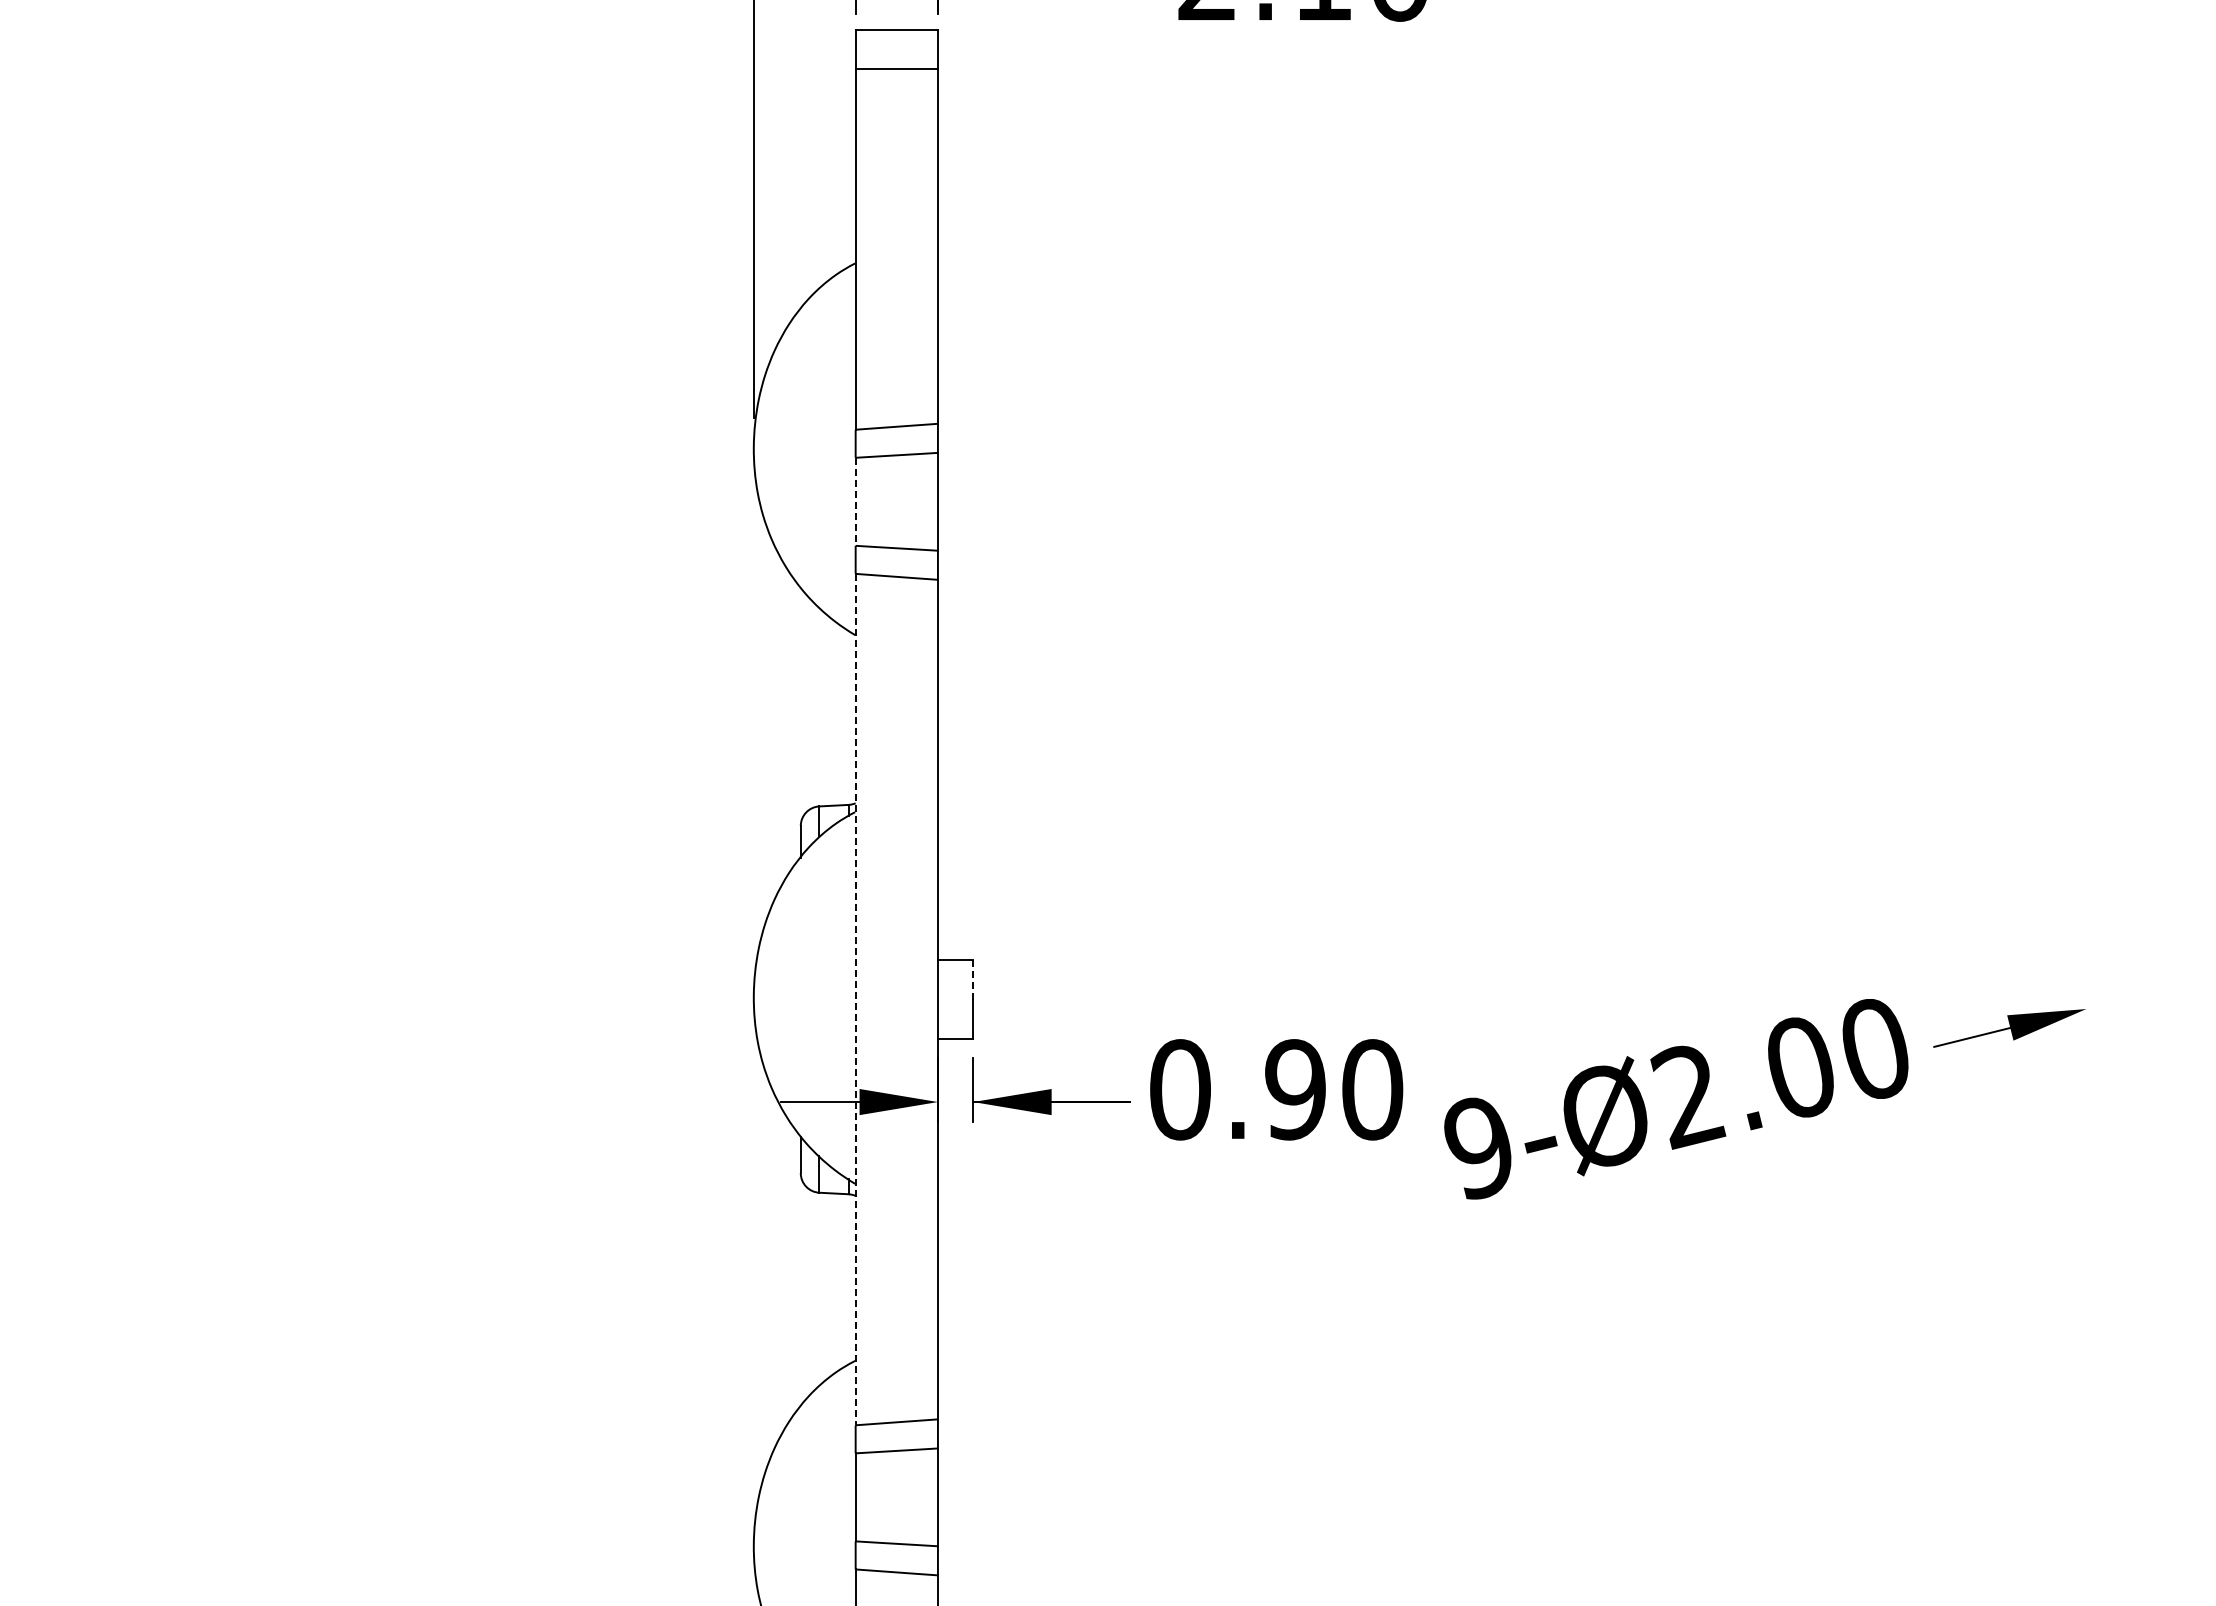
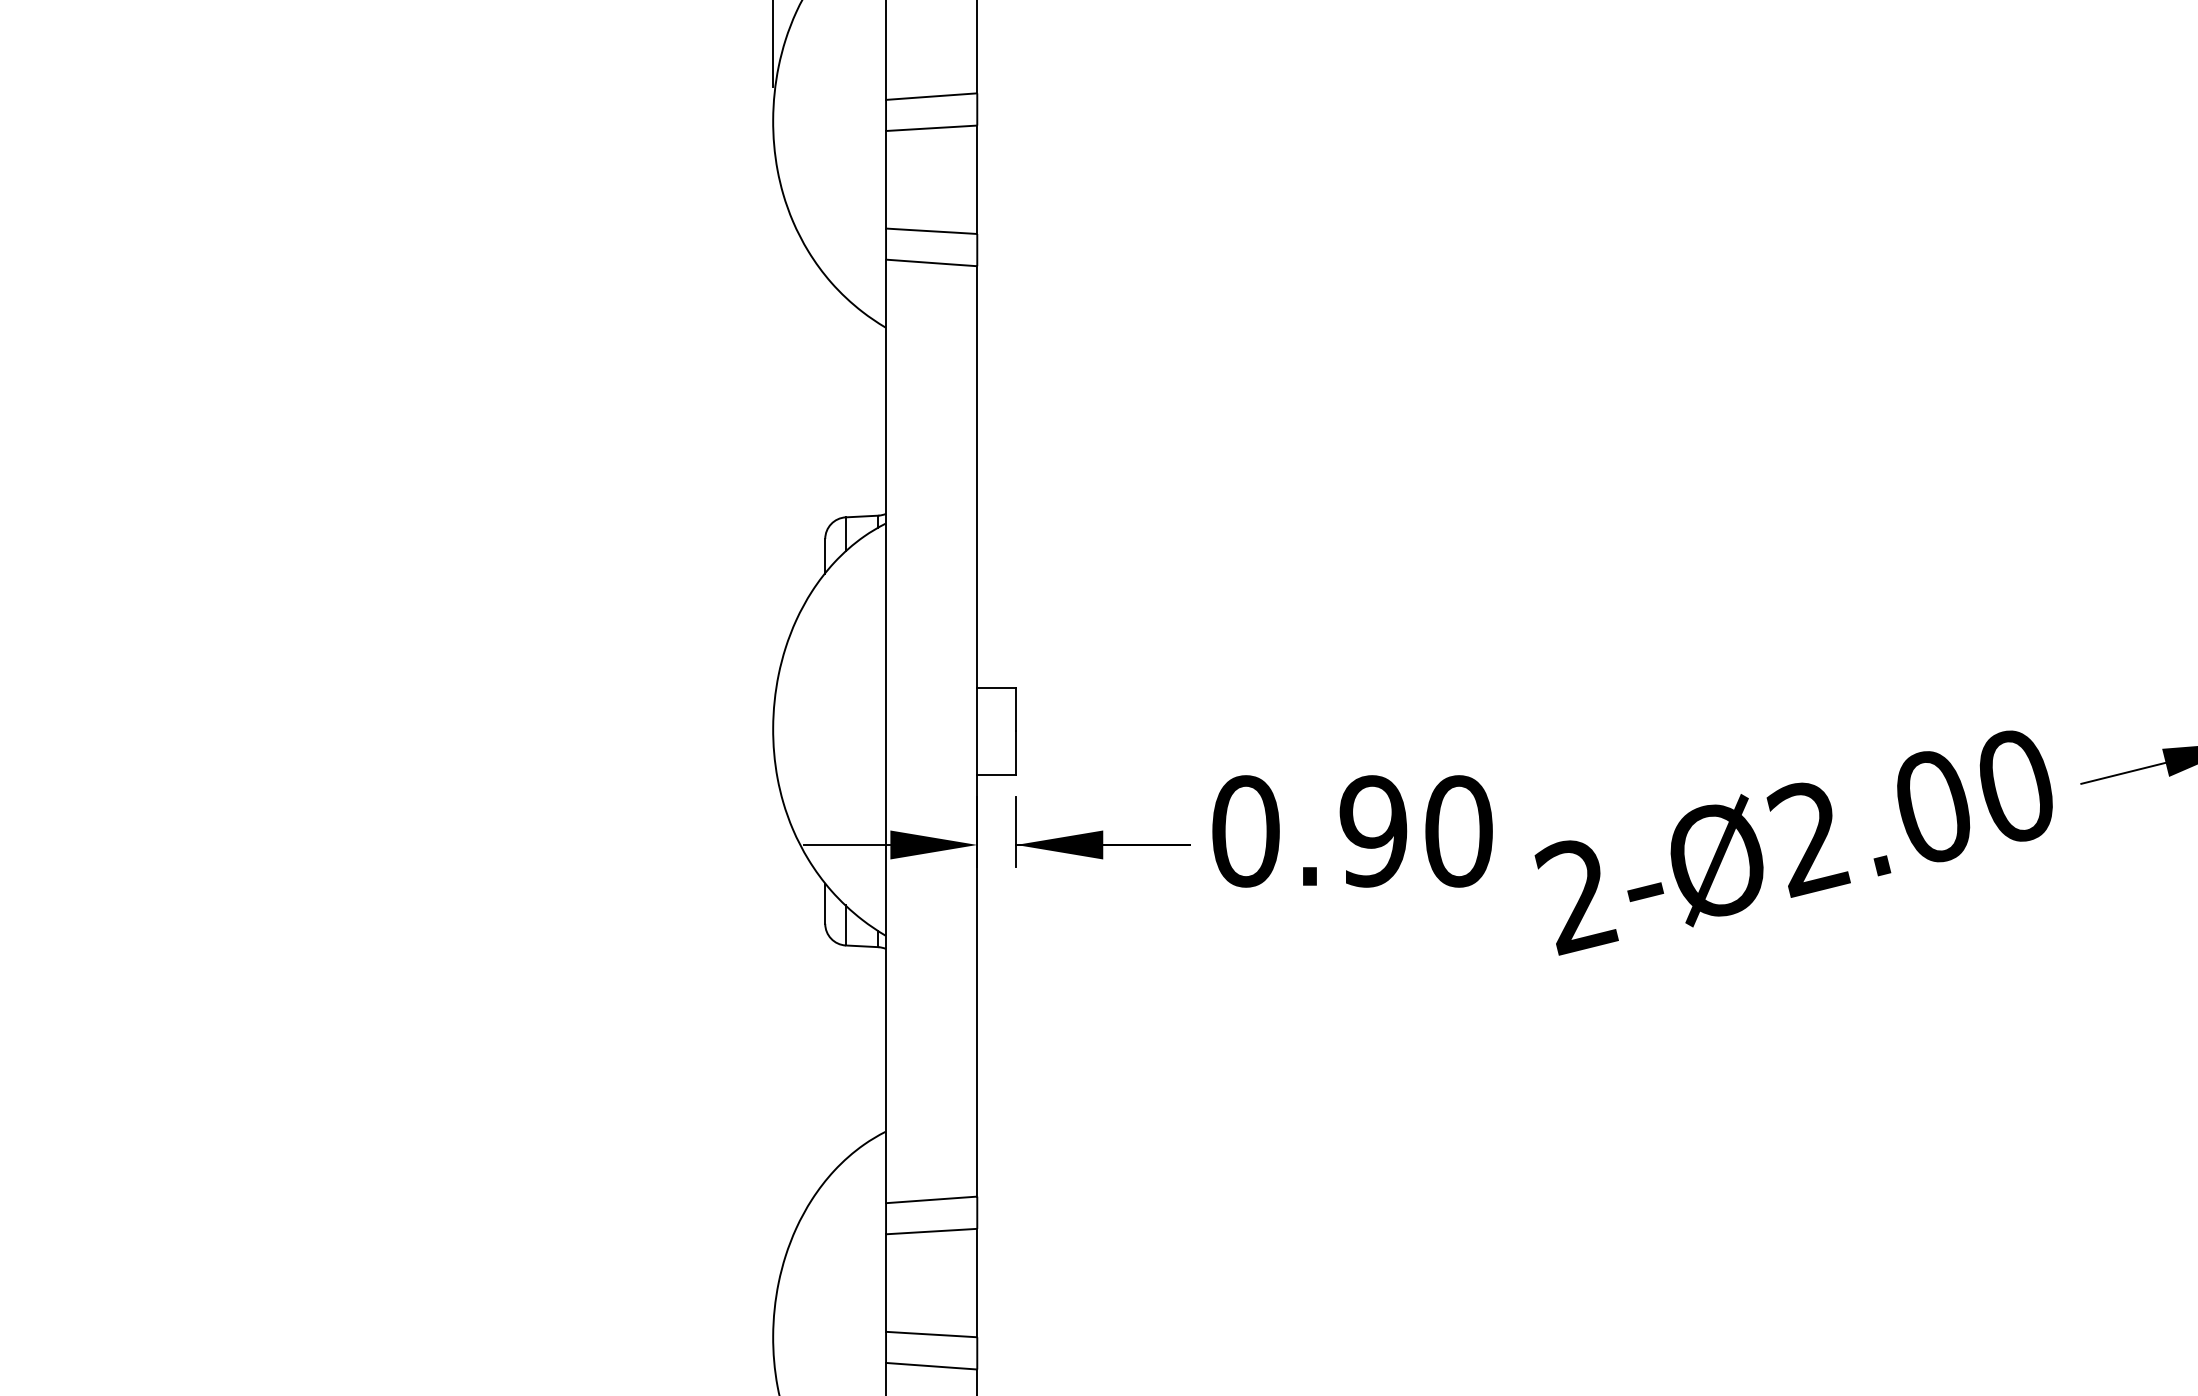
line: (855, 502) -> (885, 180), dashed -> solid
line: (973, 979) -> (1016, 709), dashed -> solid
line: (855, 999) -> (885, 731), dashed -> solid
text: (1478, 1149) -> (1576, 897), 9-Ø2.00 -> 2-Ø2.00

